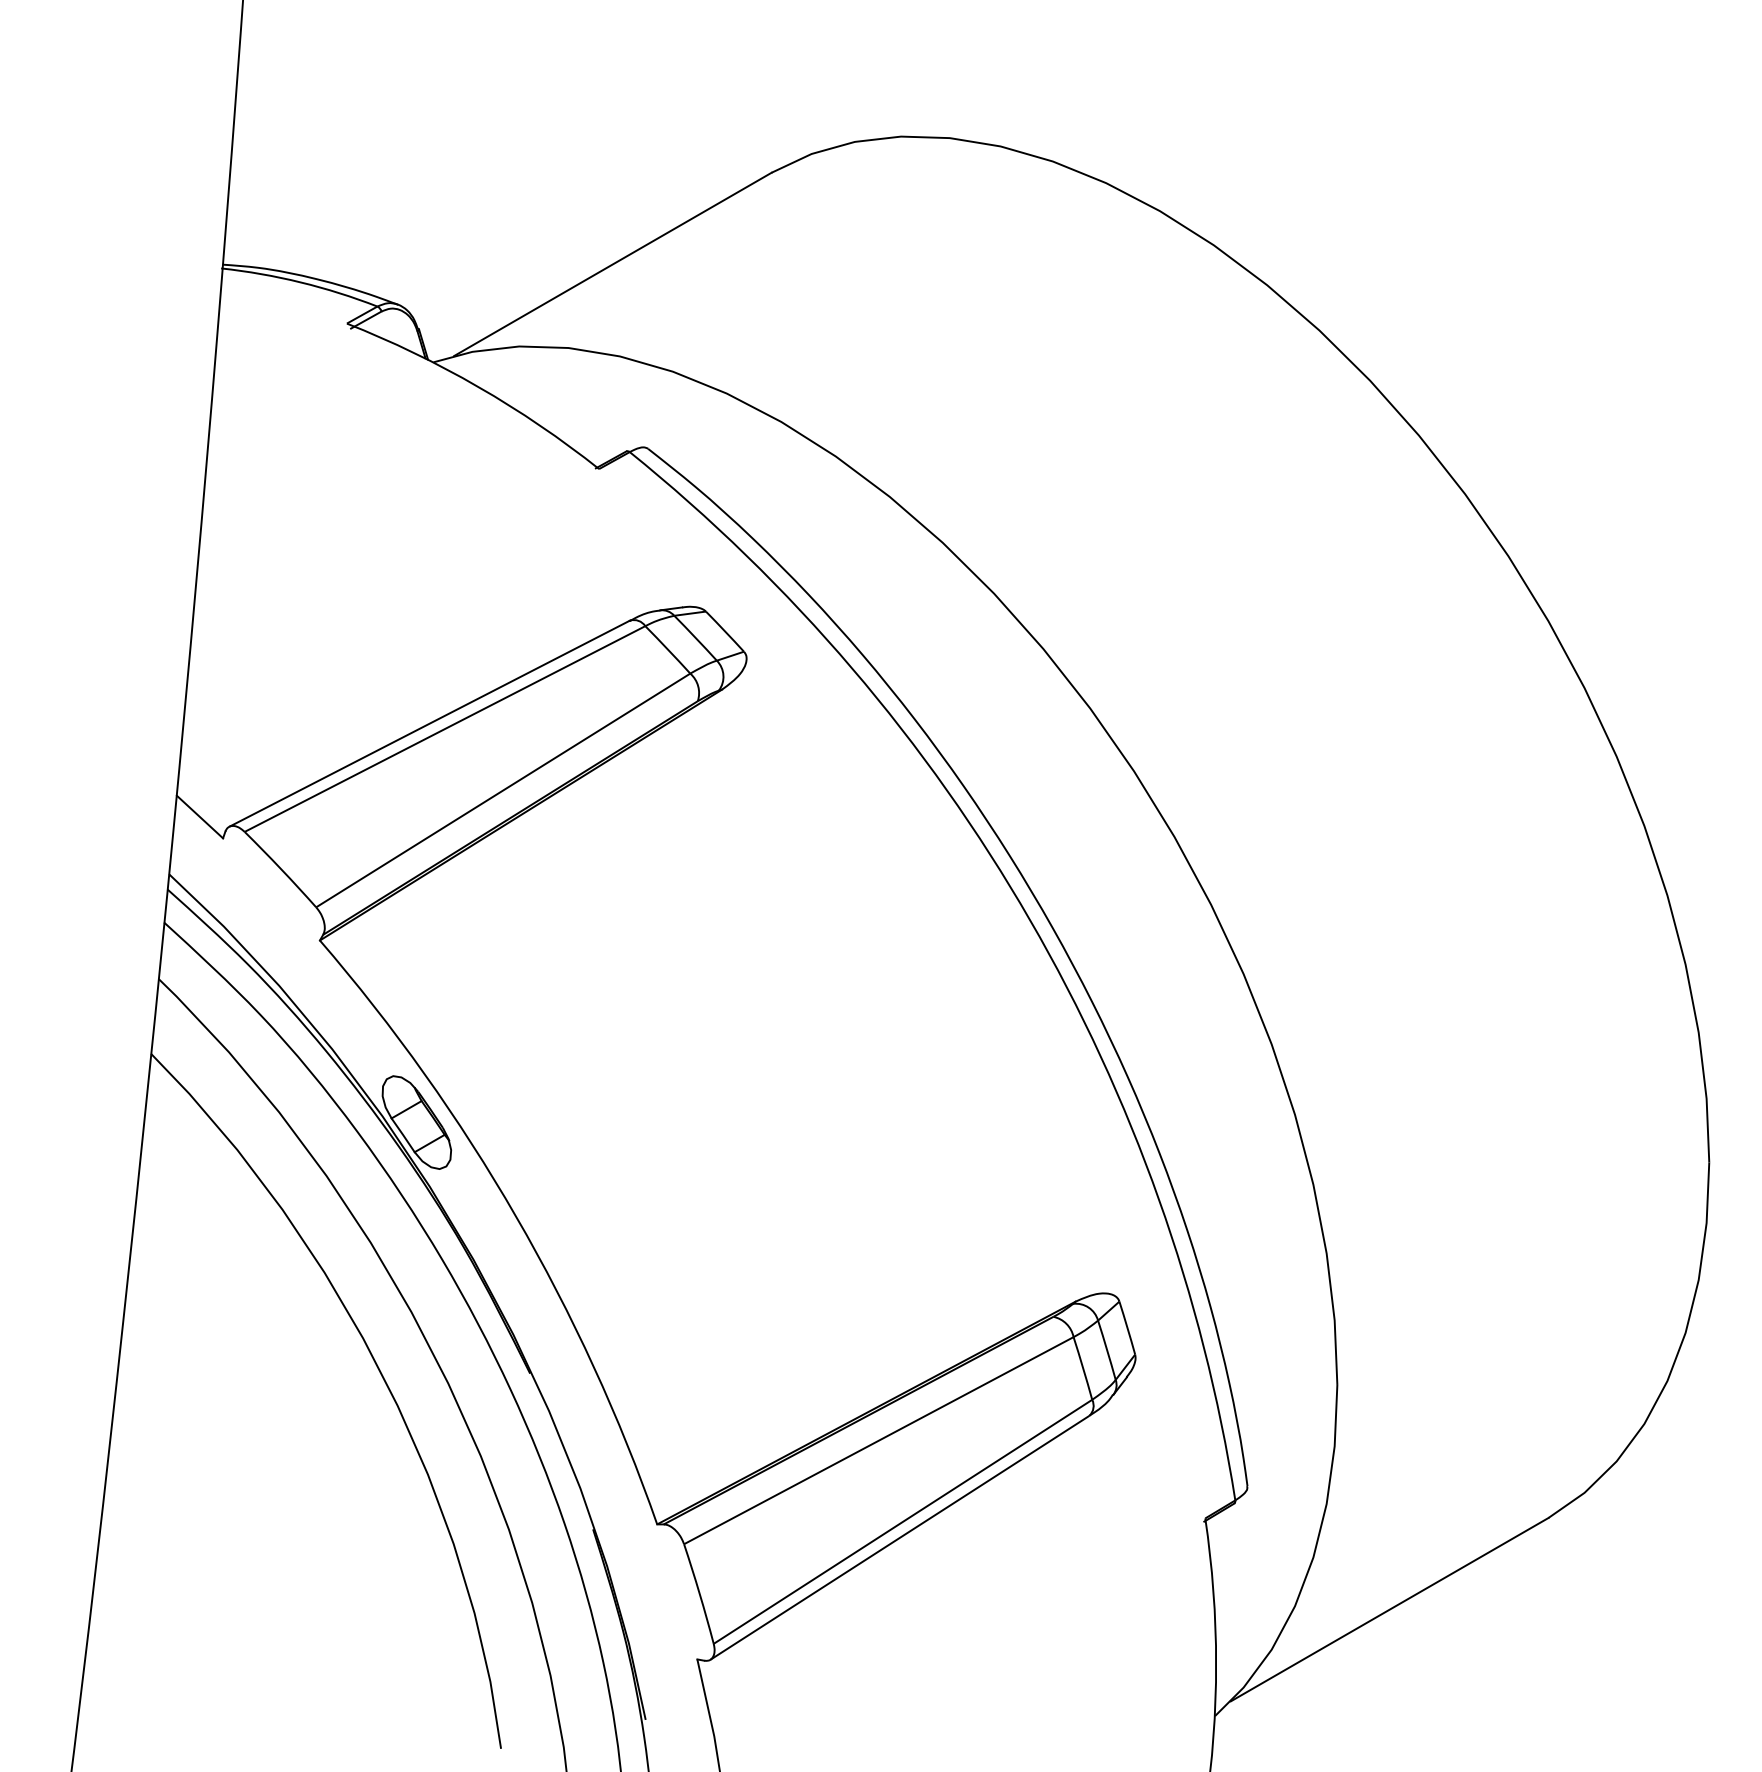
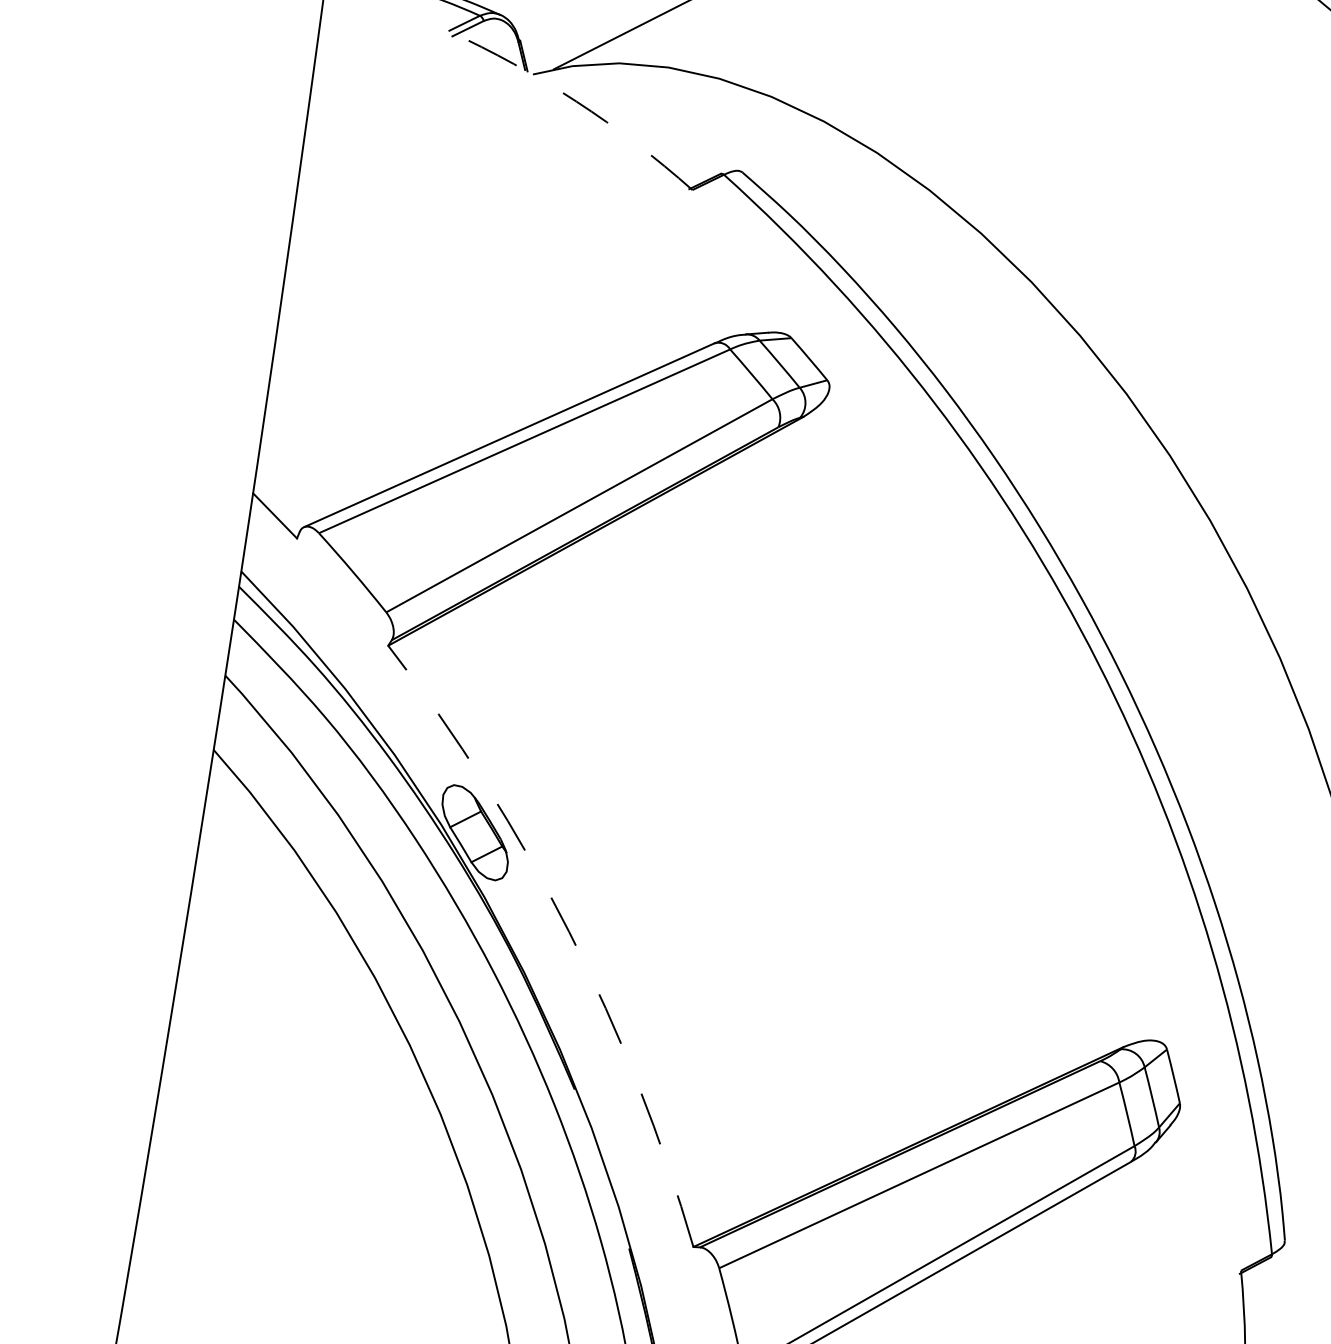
arc: (478, 386) -> (576, 101), solid -> dashed
arc: (516, 1216) -> (569, 931), solid -> dashed

